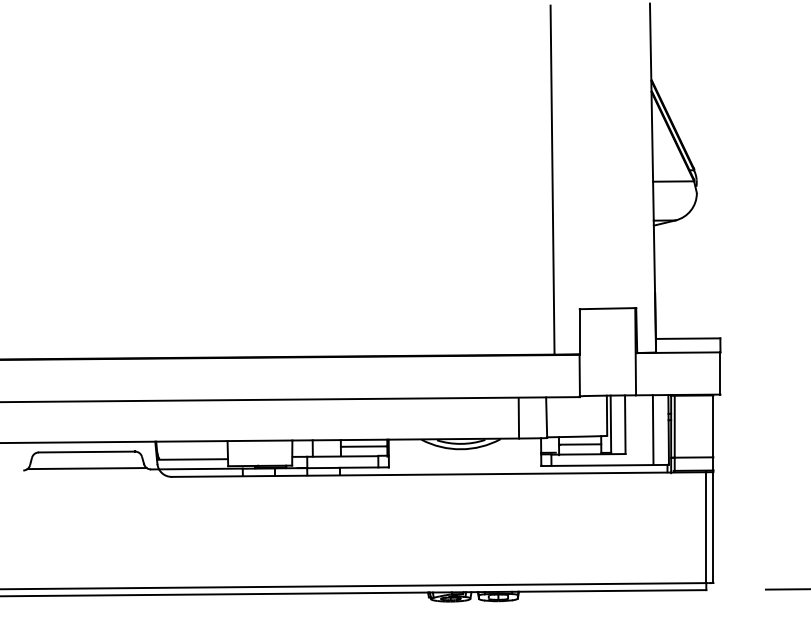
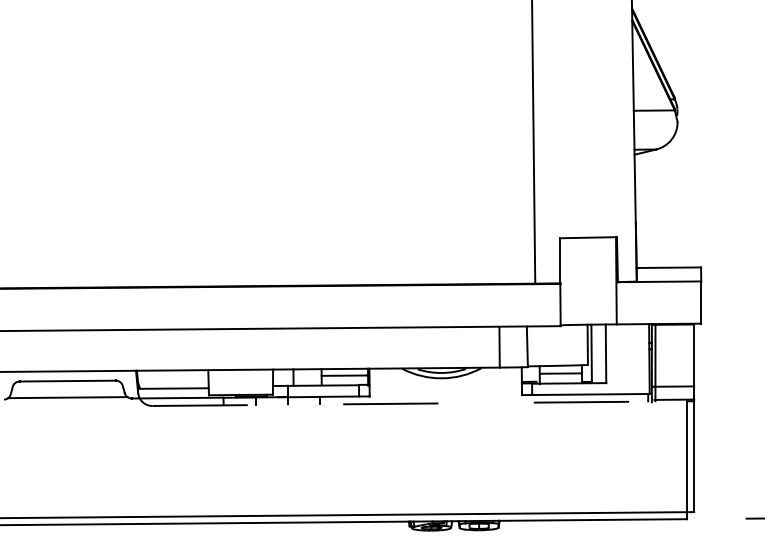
line: (652, 430) -> (633, 359), removed
line: (439, 474) -> (420, 403), solid -> dashed

